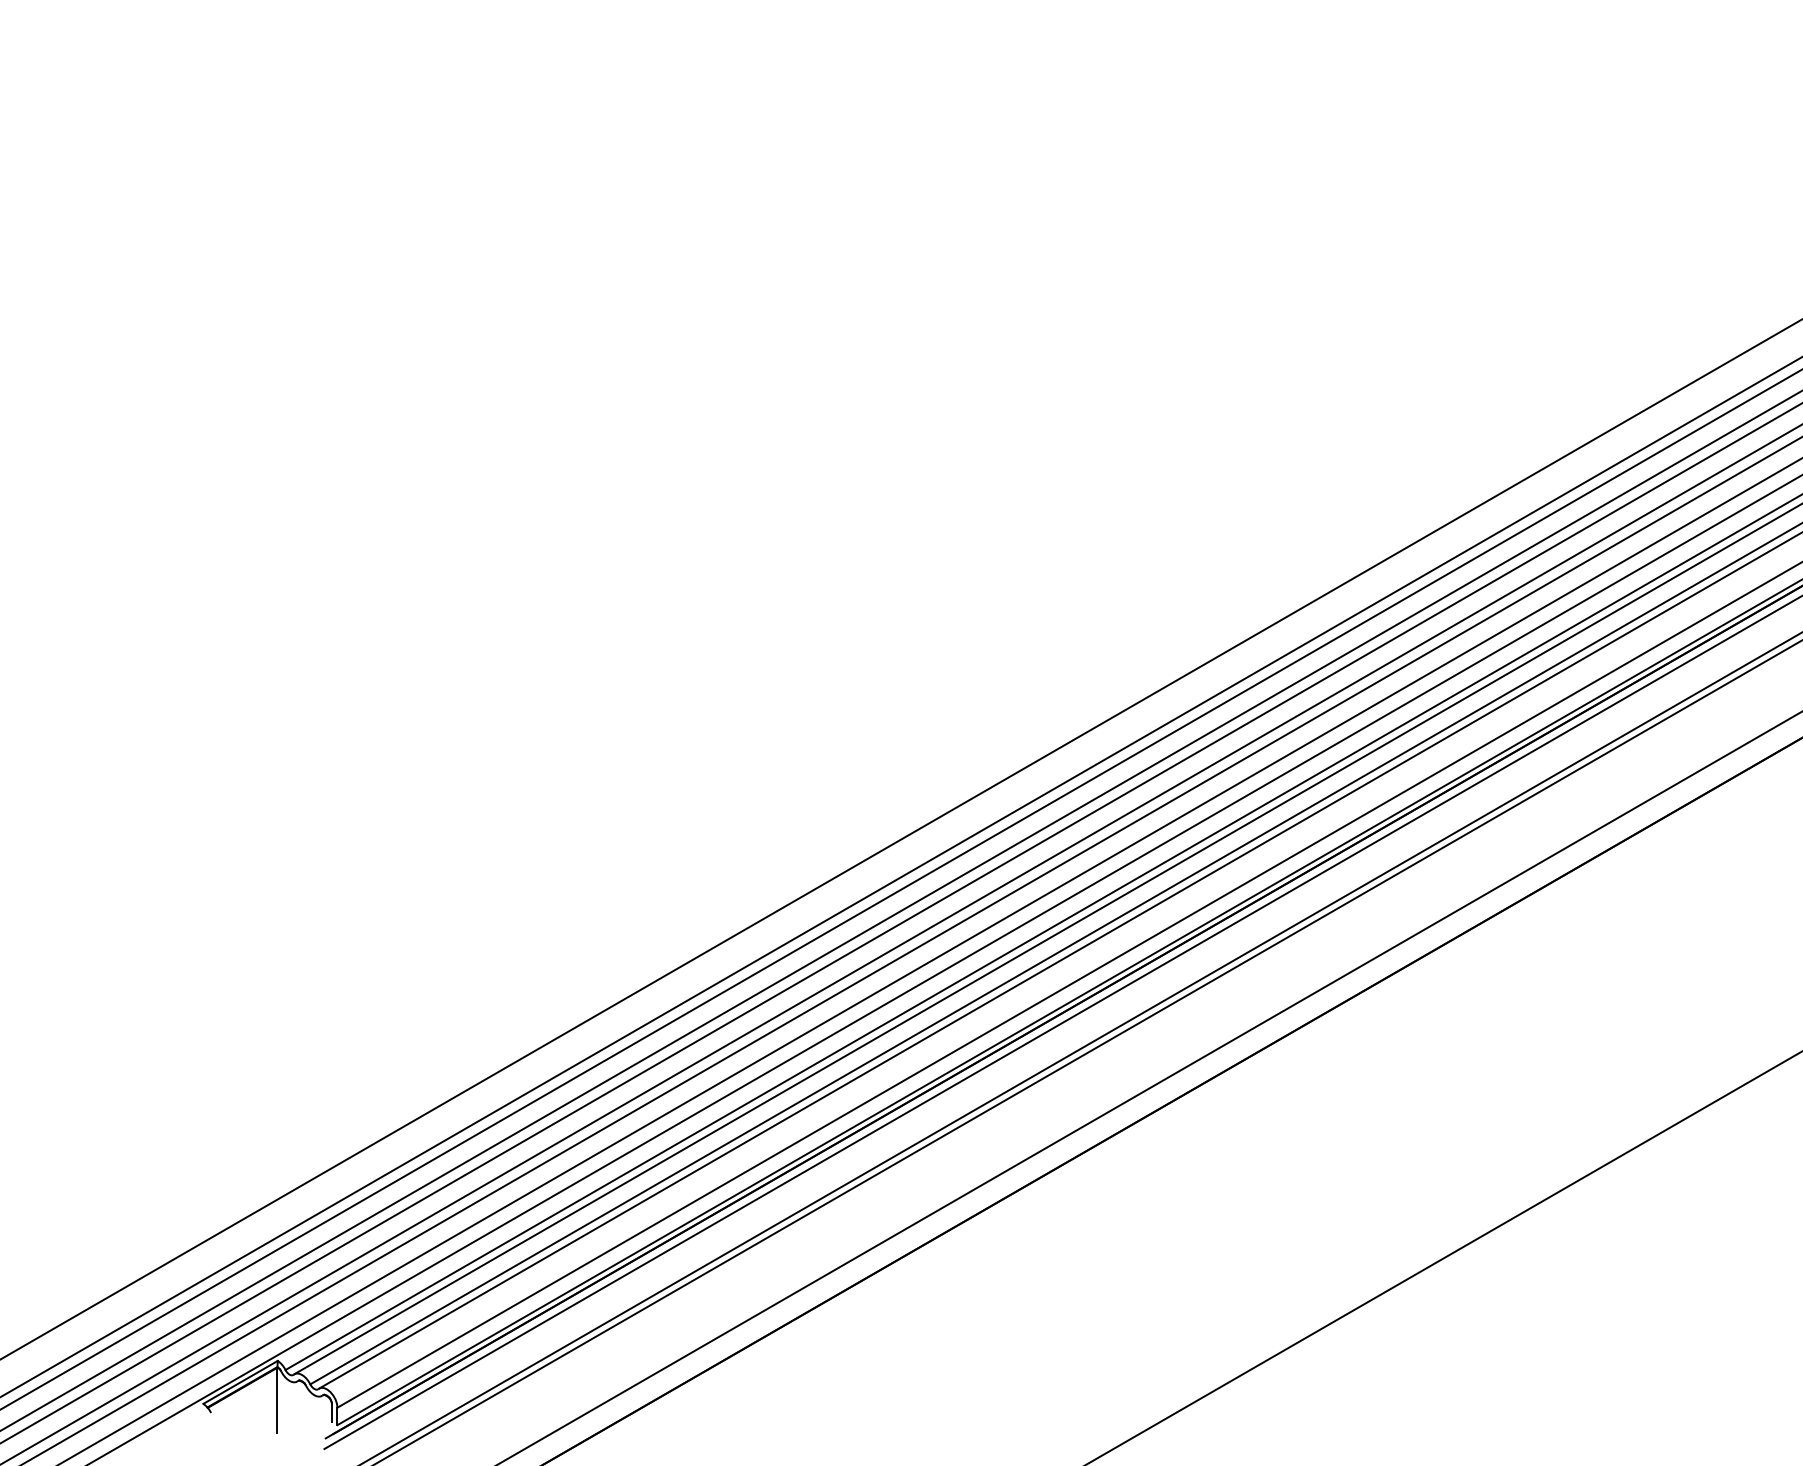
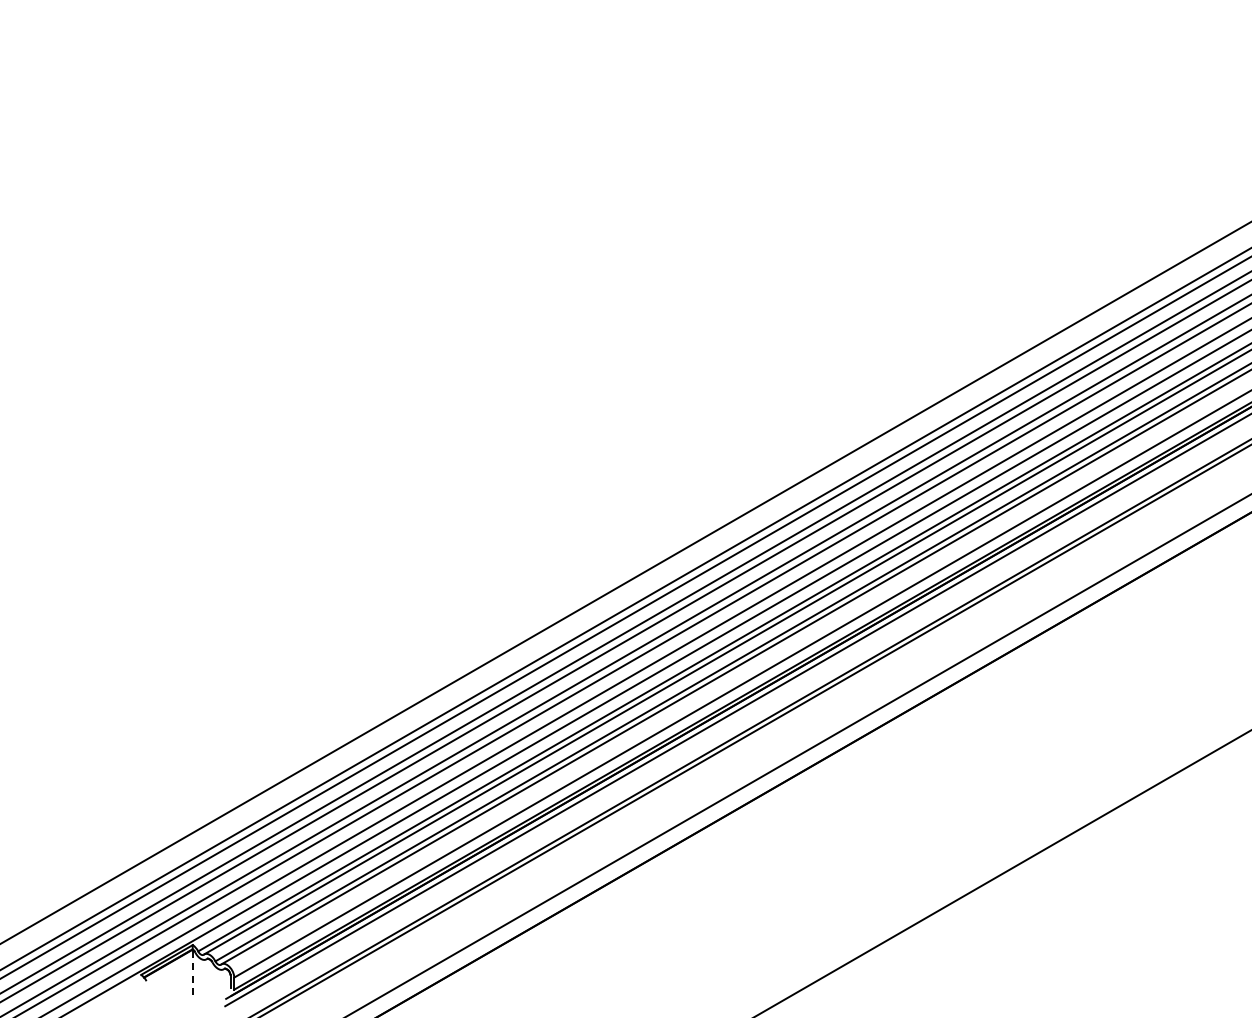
line: (277, 1400) -> (192, 972), solid -> dashed

